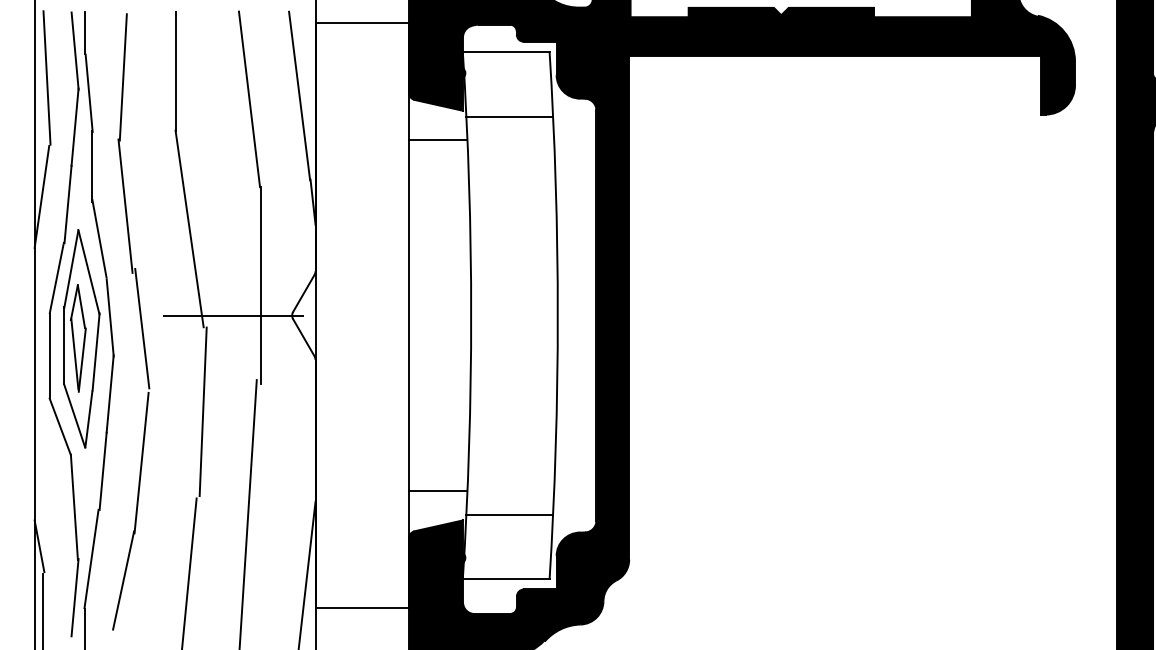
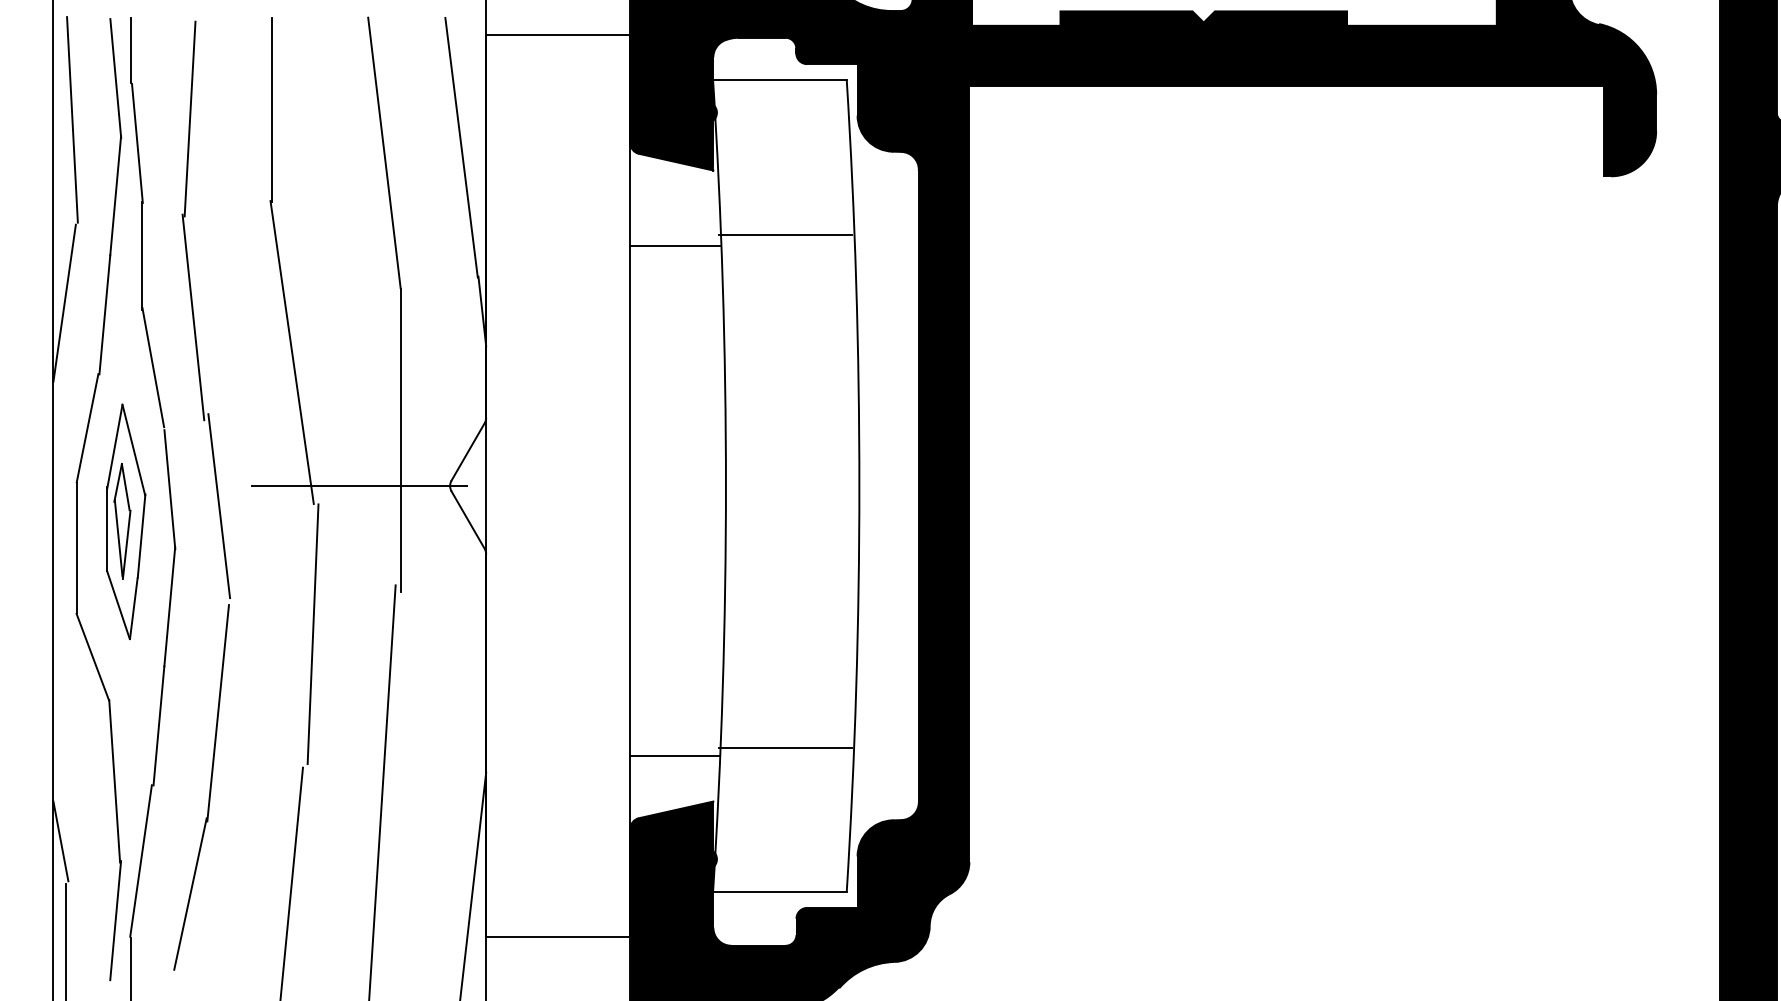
line: (509, 116) -> (784, 234), moved
line: (438, 140) -> (675, 247), moved
part: (81, 338) -> (125, 521), size x0.7
line: (509, 514) -> (784, 747), moved

